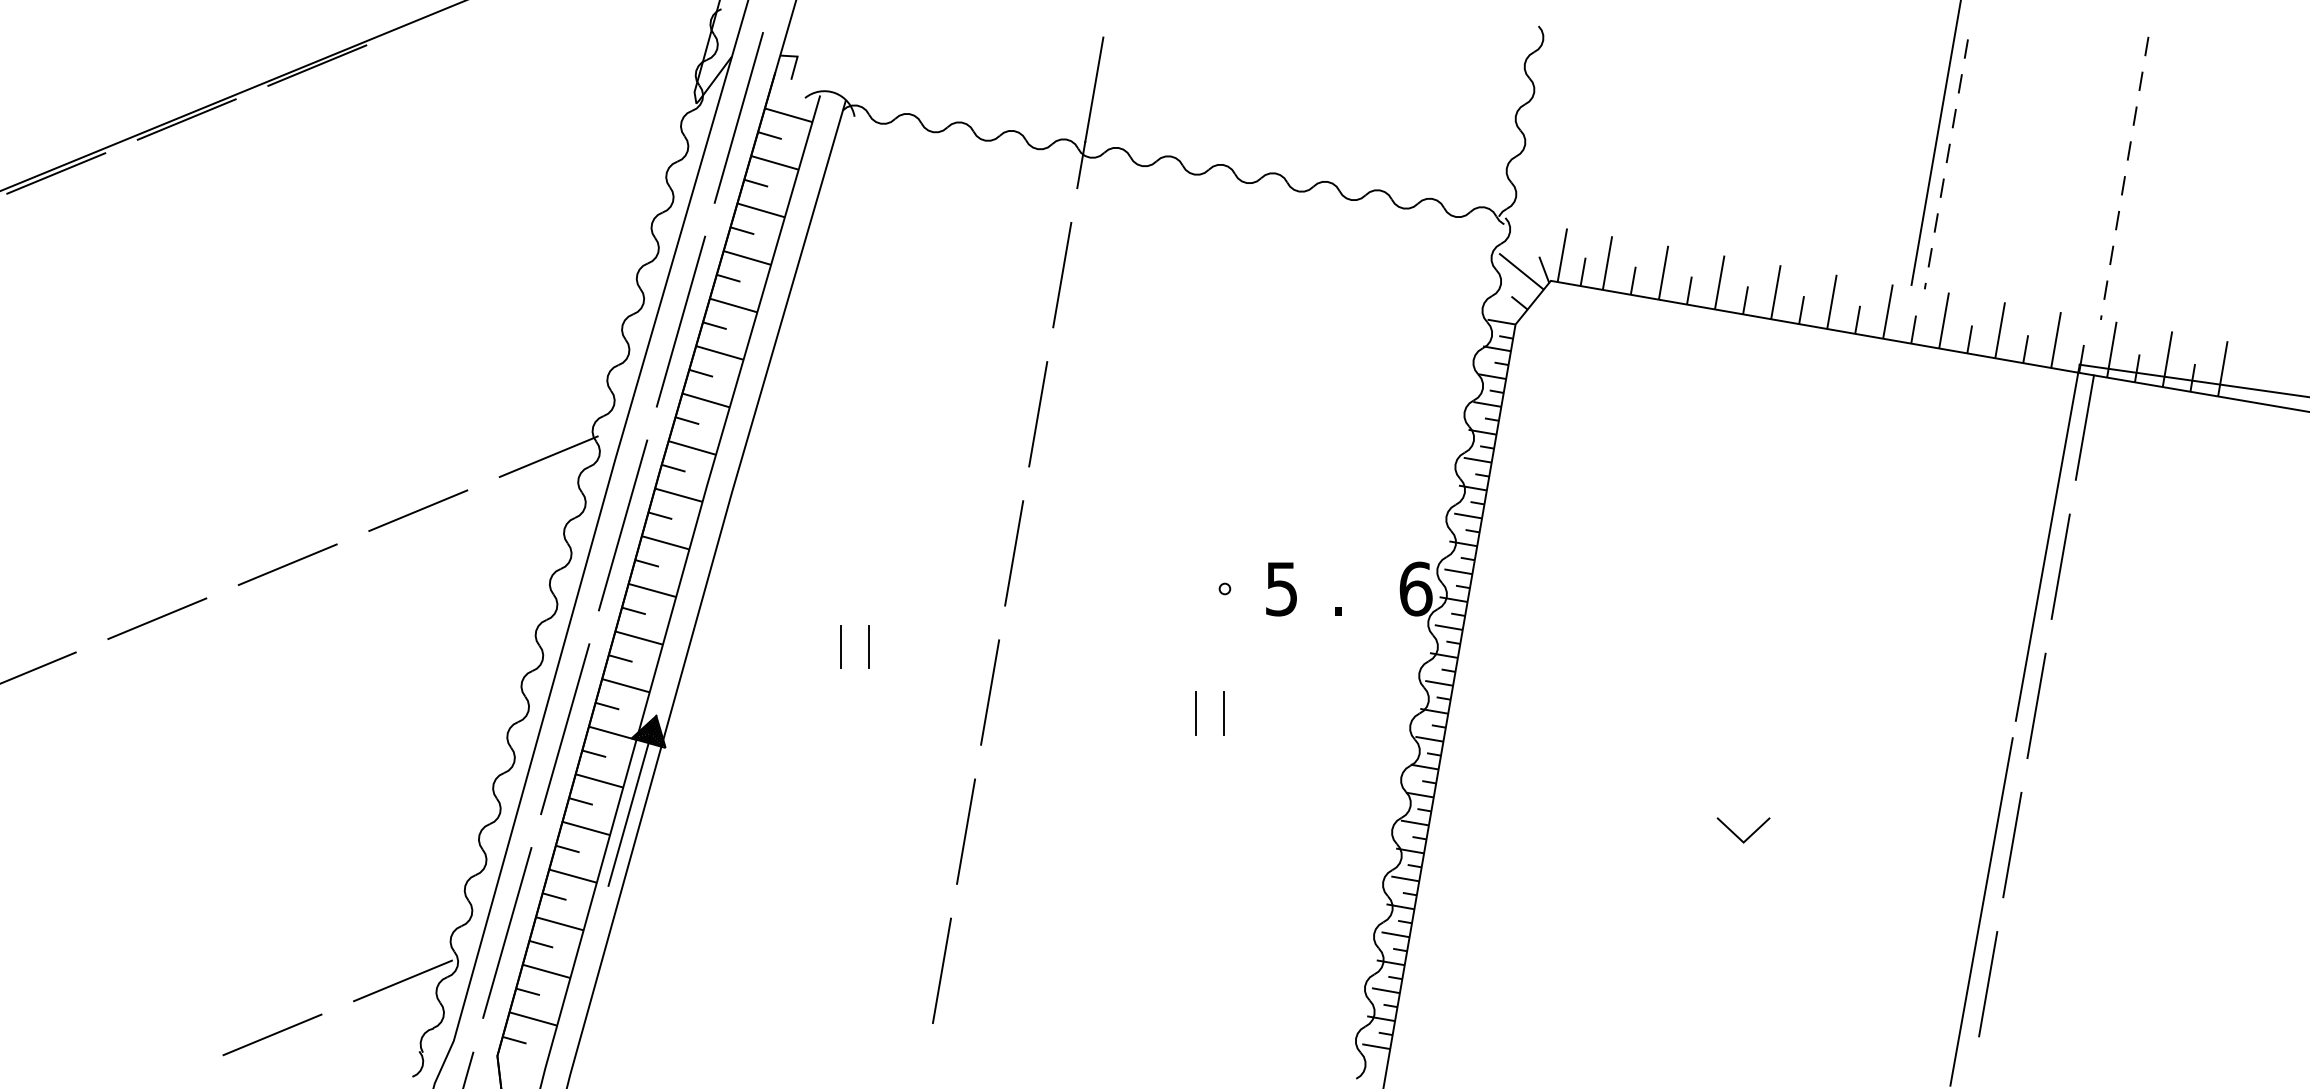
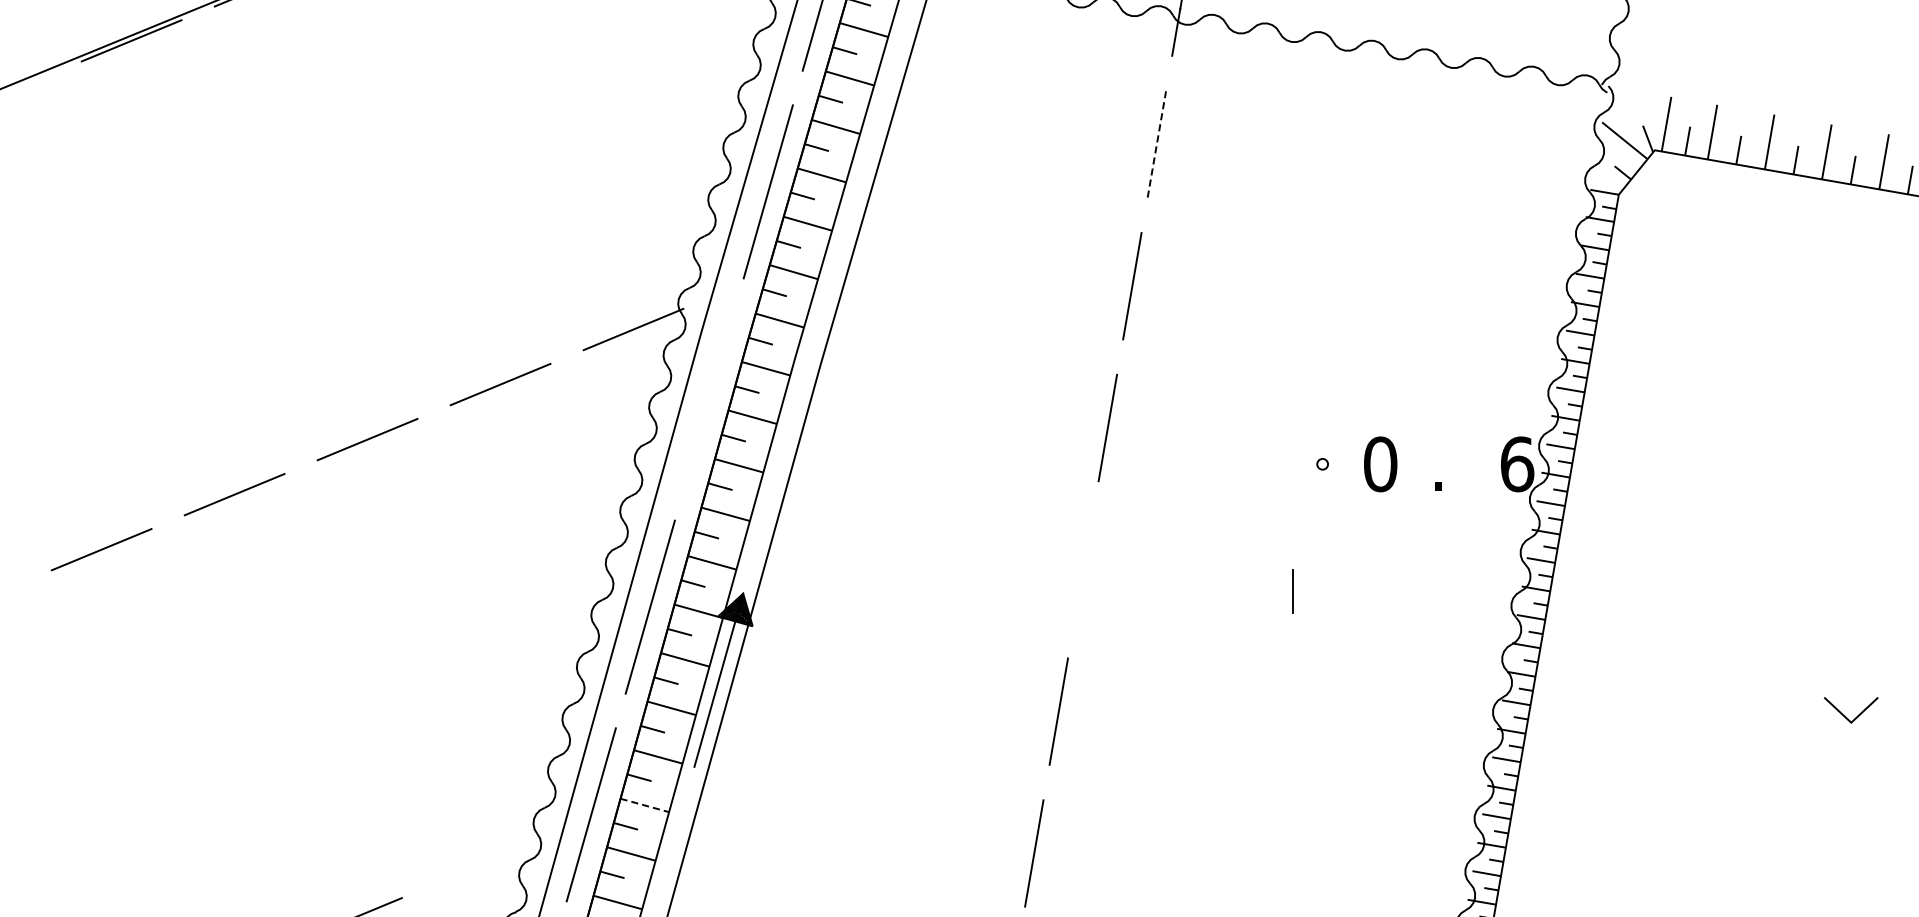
line: (1062, 275) -> (1157, 144), solid -> dashed
line: (622, 525) -> (708, 399), removed
text: (1281, 588) -> (1380, 463), 5 -> 0
line: (840, 646) -> (930, 522), removed
line: (869, 646) -> (960, 522), removed
line: (989, 692) -> (1082, 569), removed
line: (1223, 713) -> (1321, 591), removed
line: (559, 923) -> (644, 805), solid -> dashed
line: (402, 980) -> (484, 863), removed

